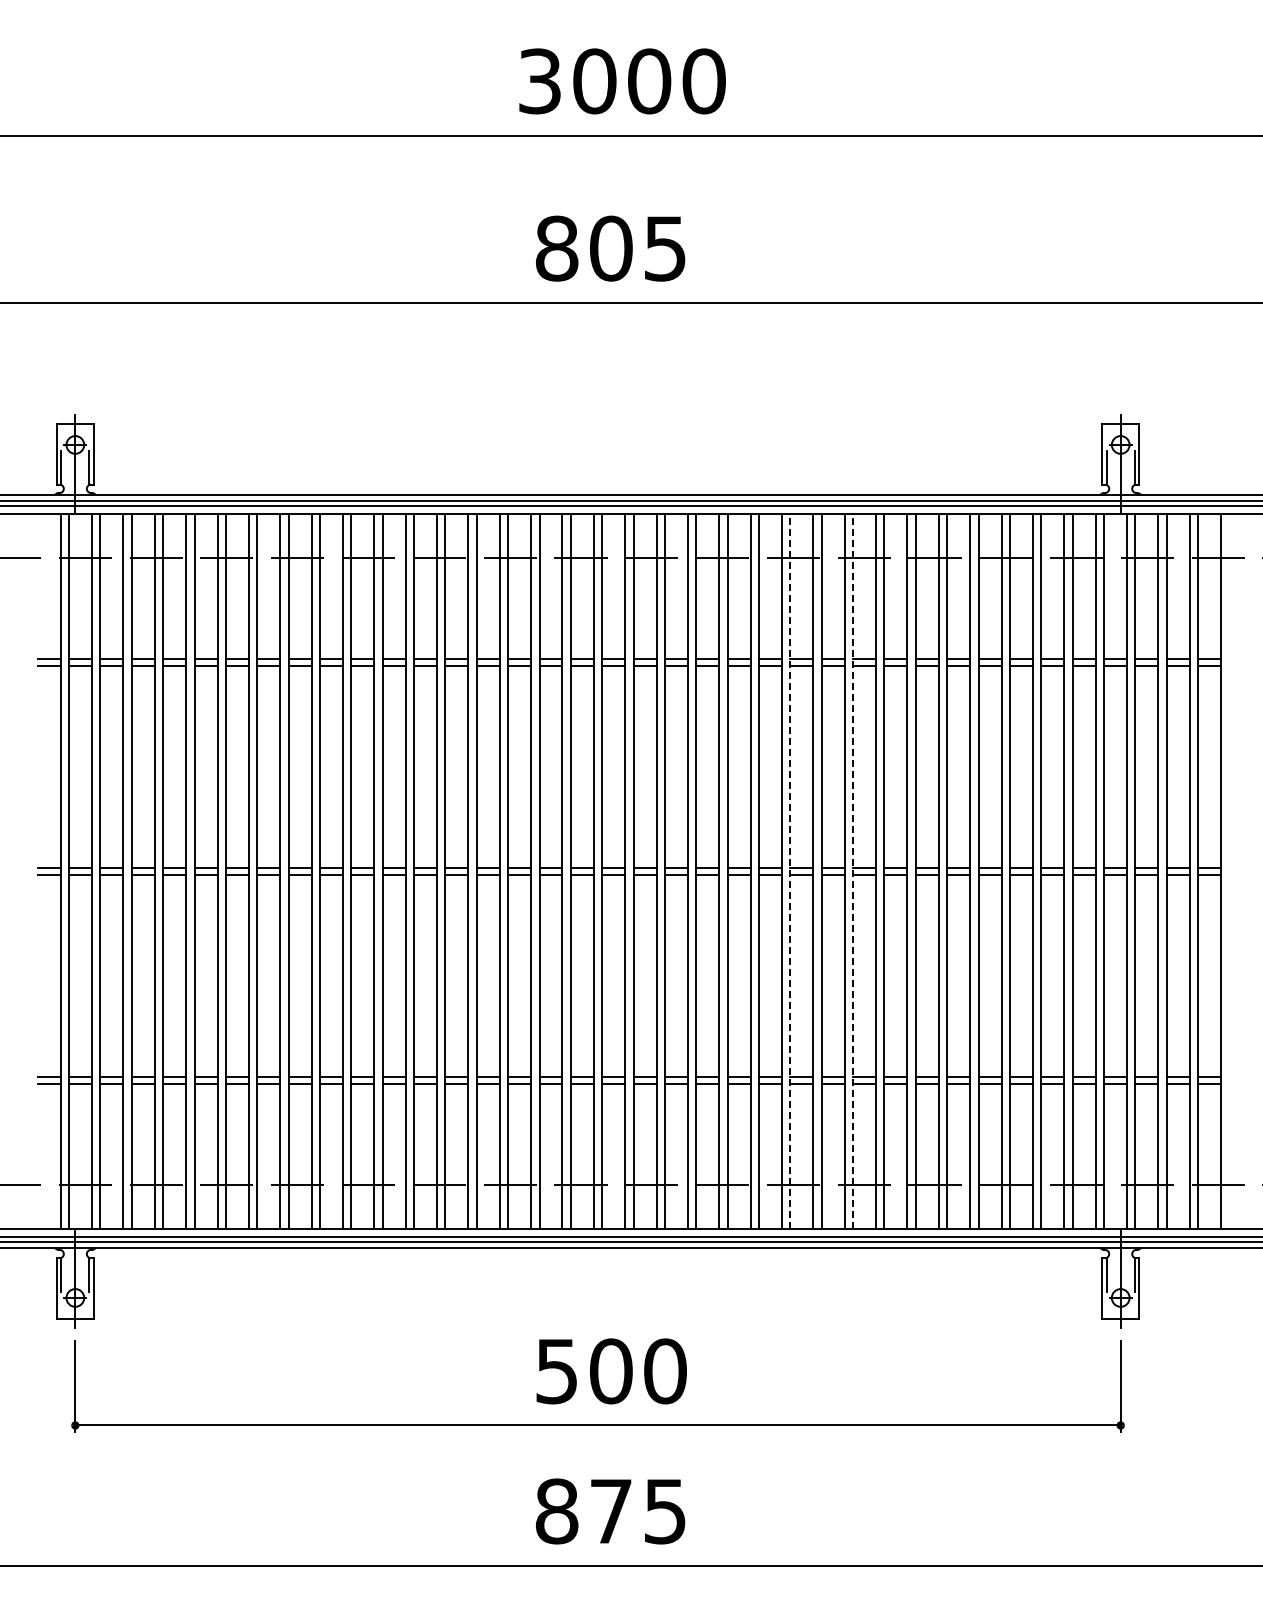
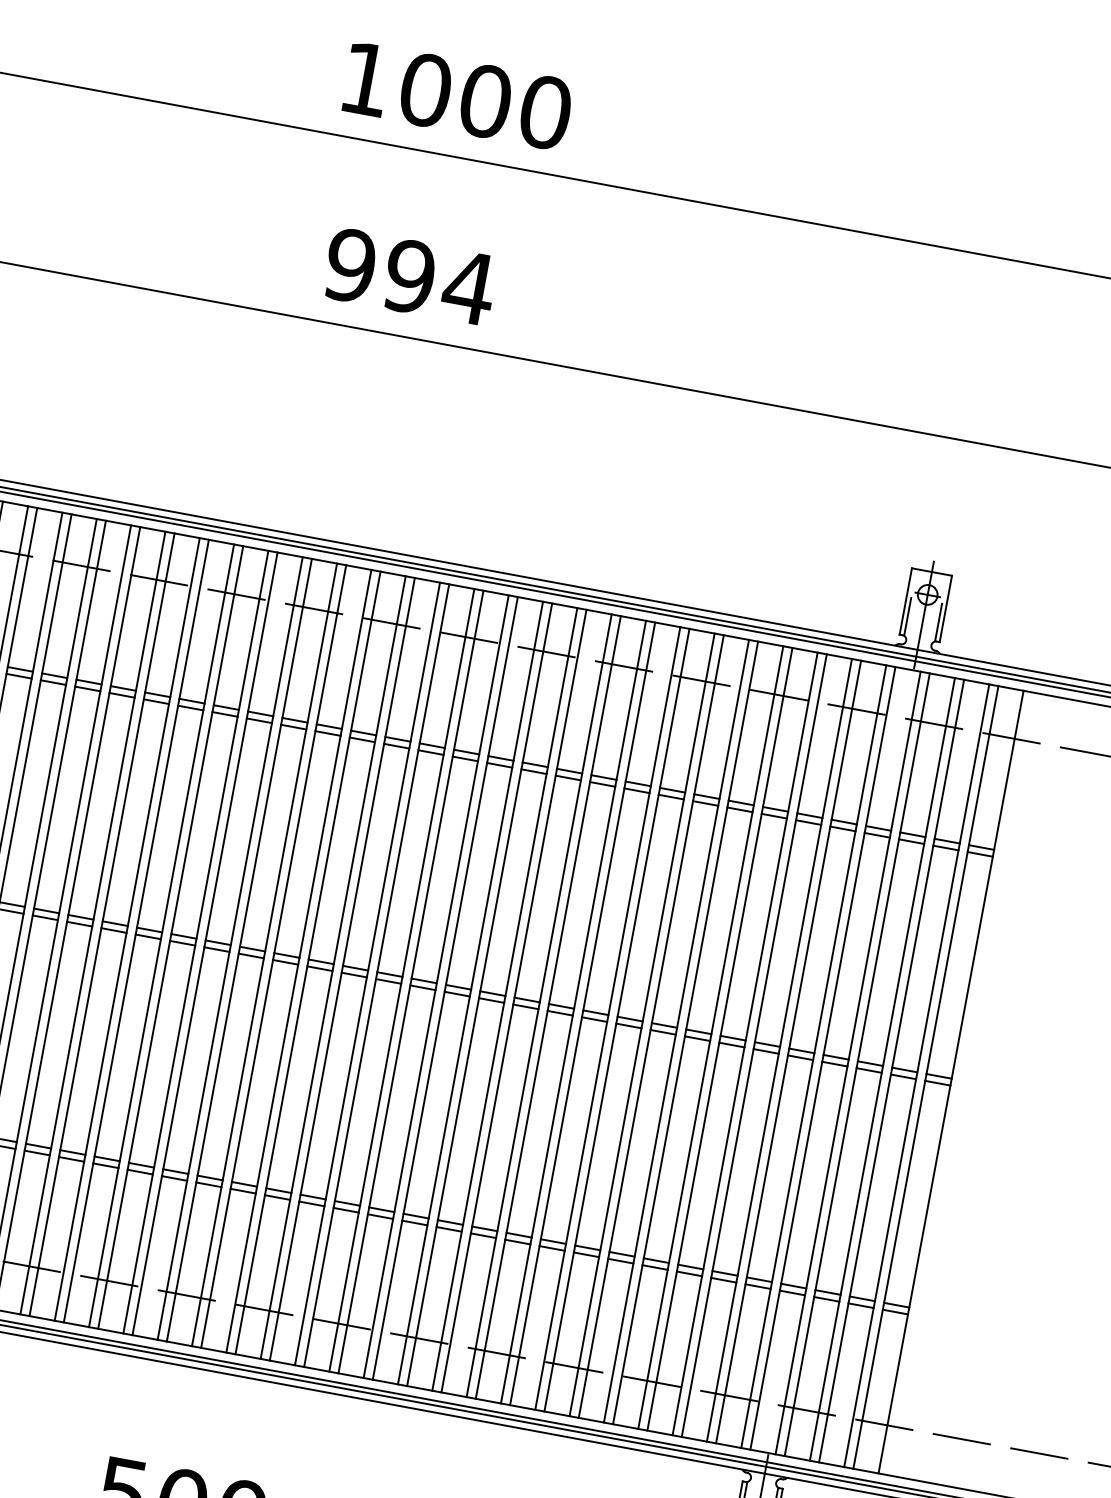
text: (539, 81) -> (365, 79), 3000 -> 1000
text: (611, 248) -> (410, 276), 805 -> 994
line: (790, 871) -> (479, 994), dashed -> solid
line: (853, 871) -> (548, 1007), dashed -> solid

